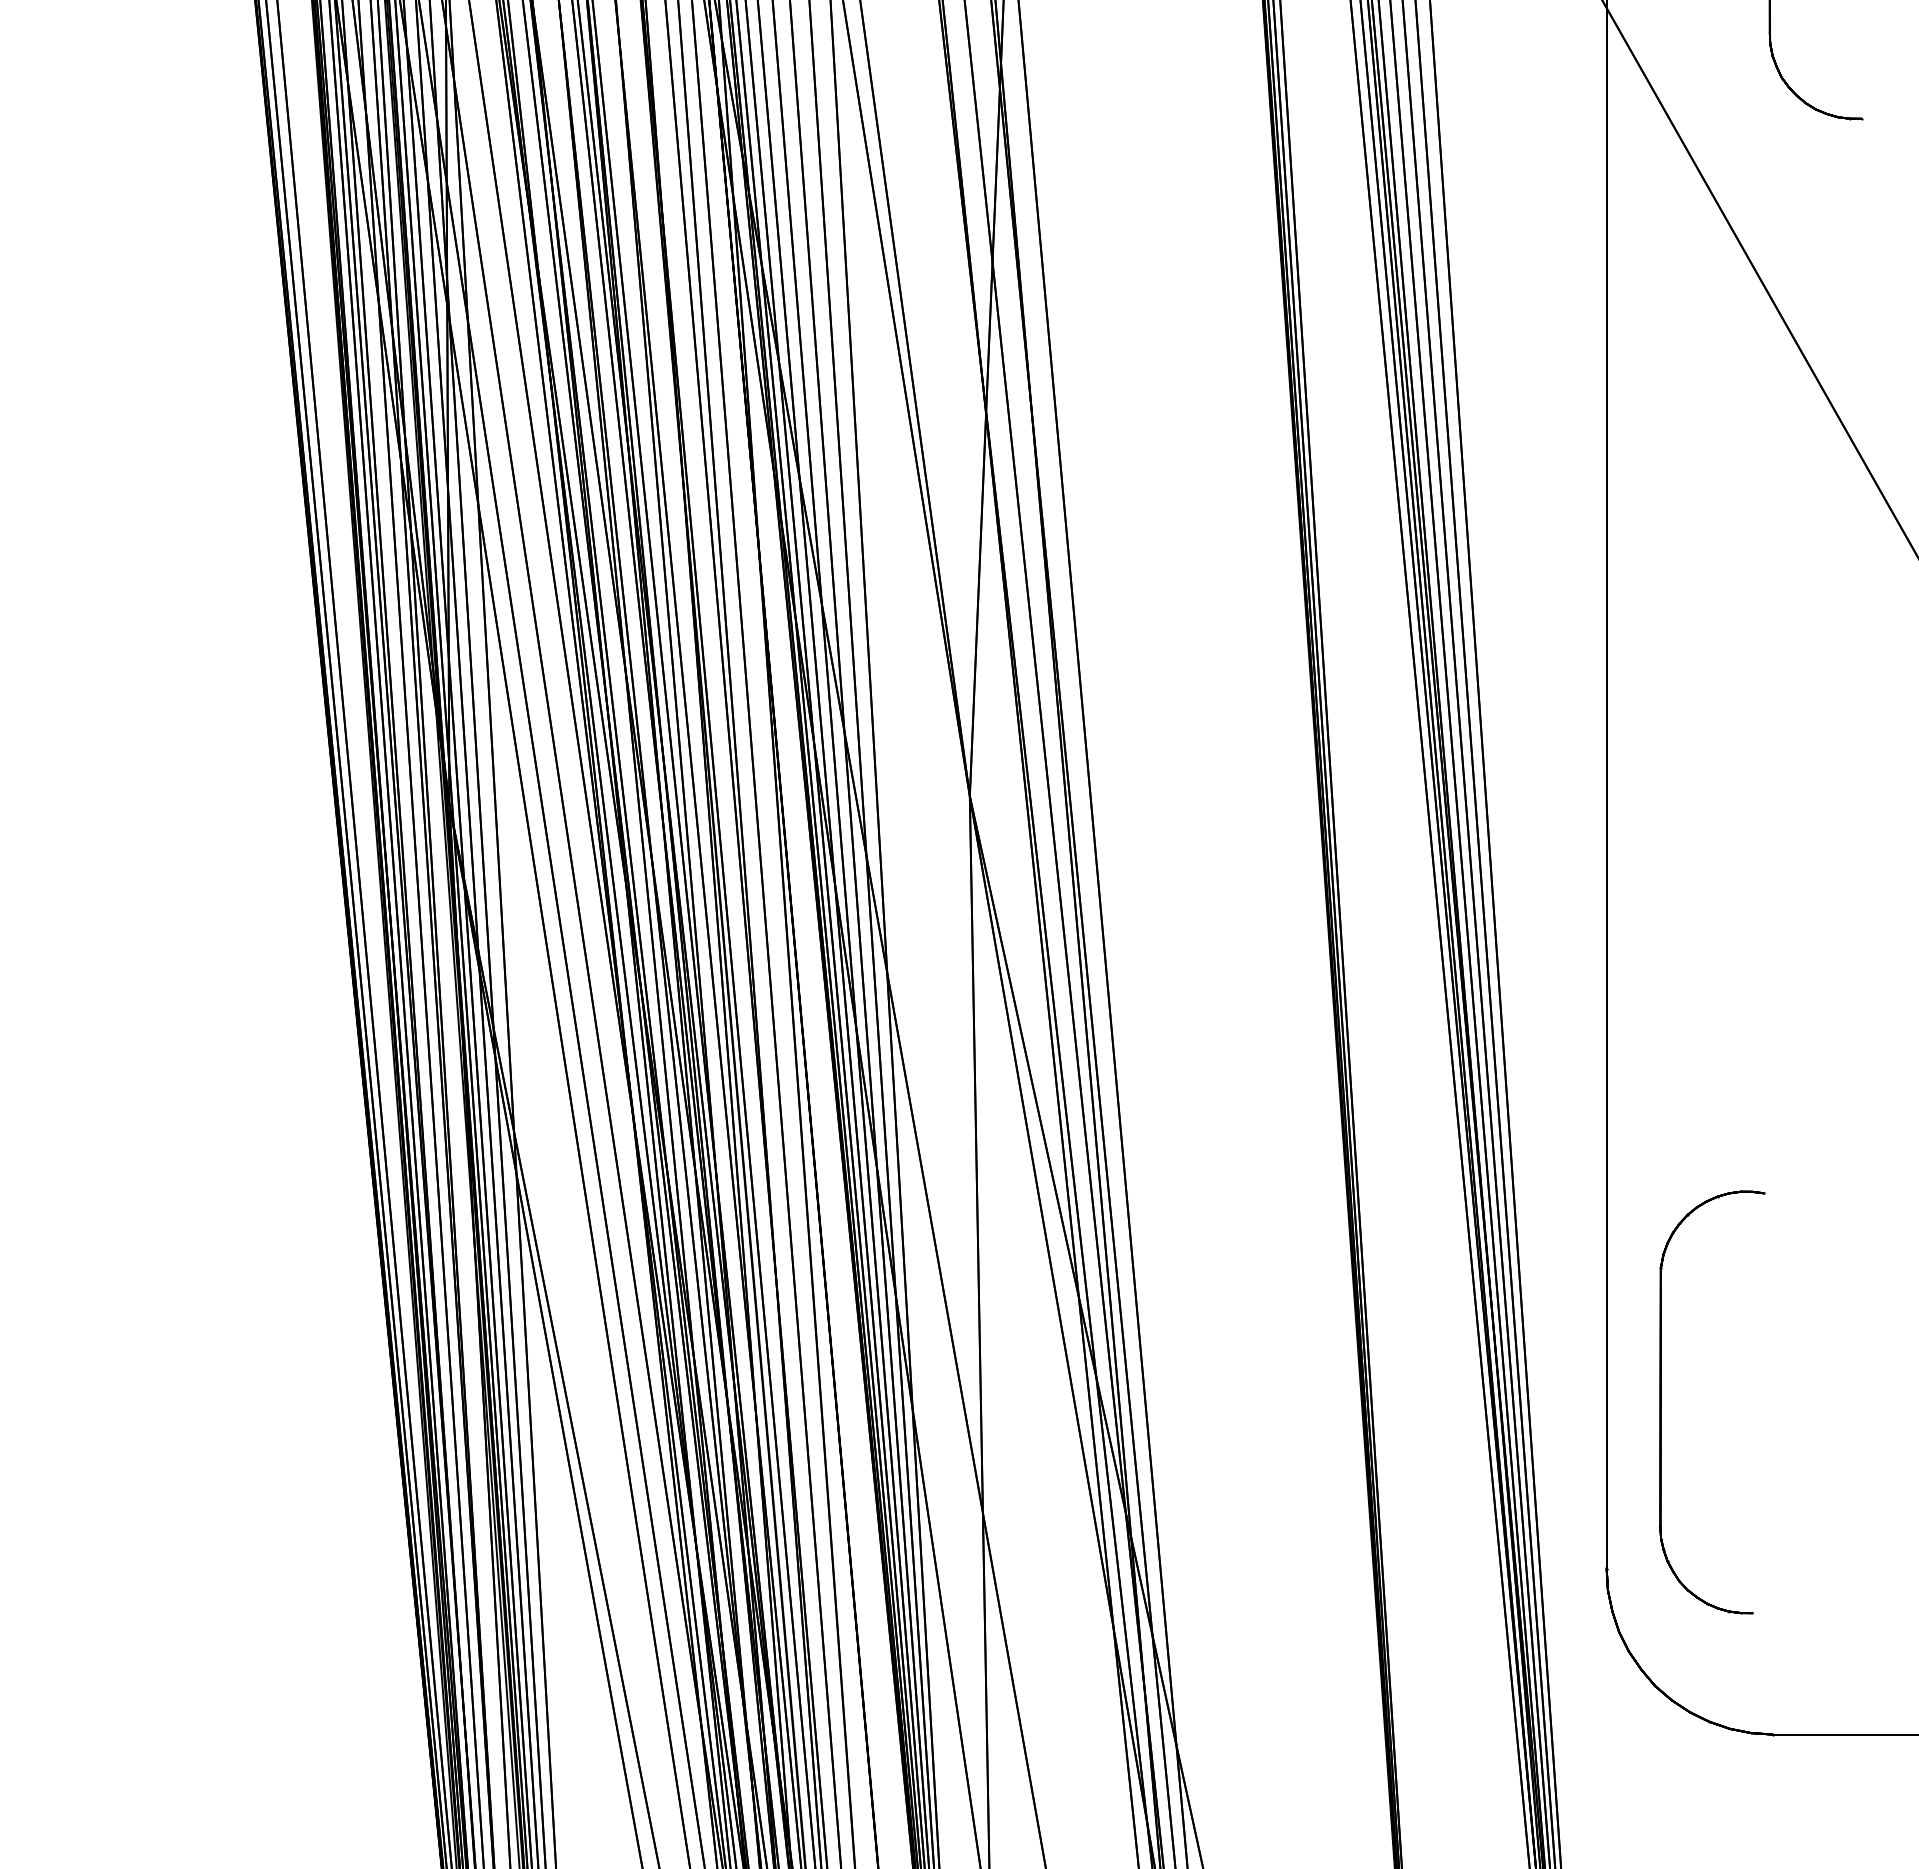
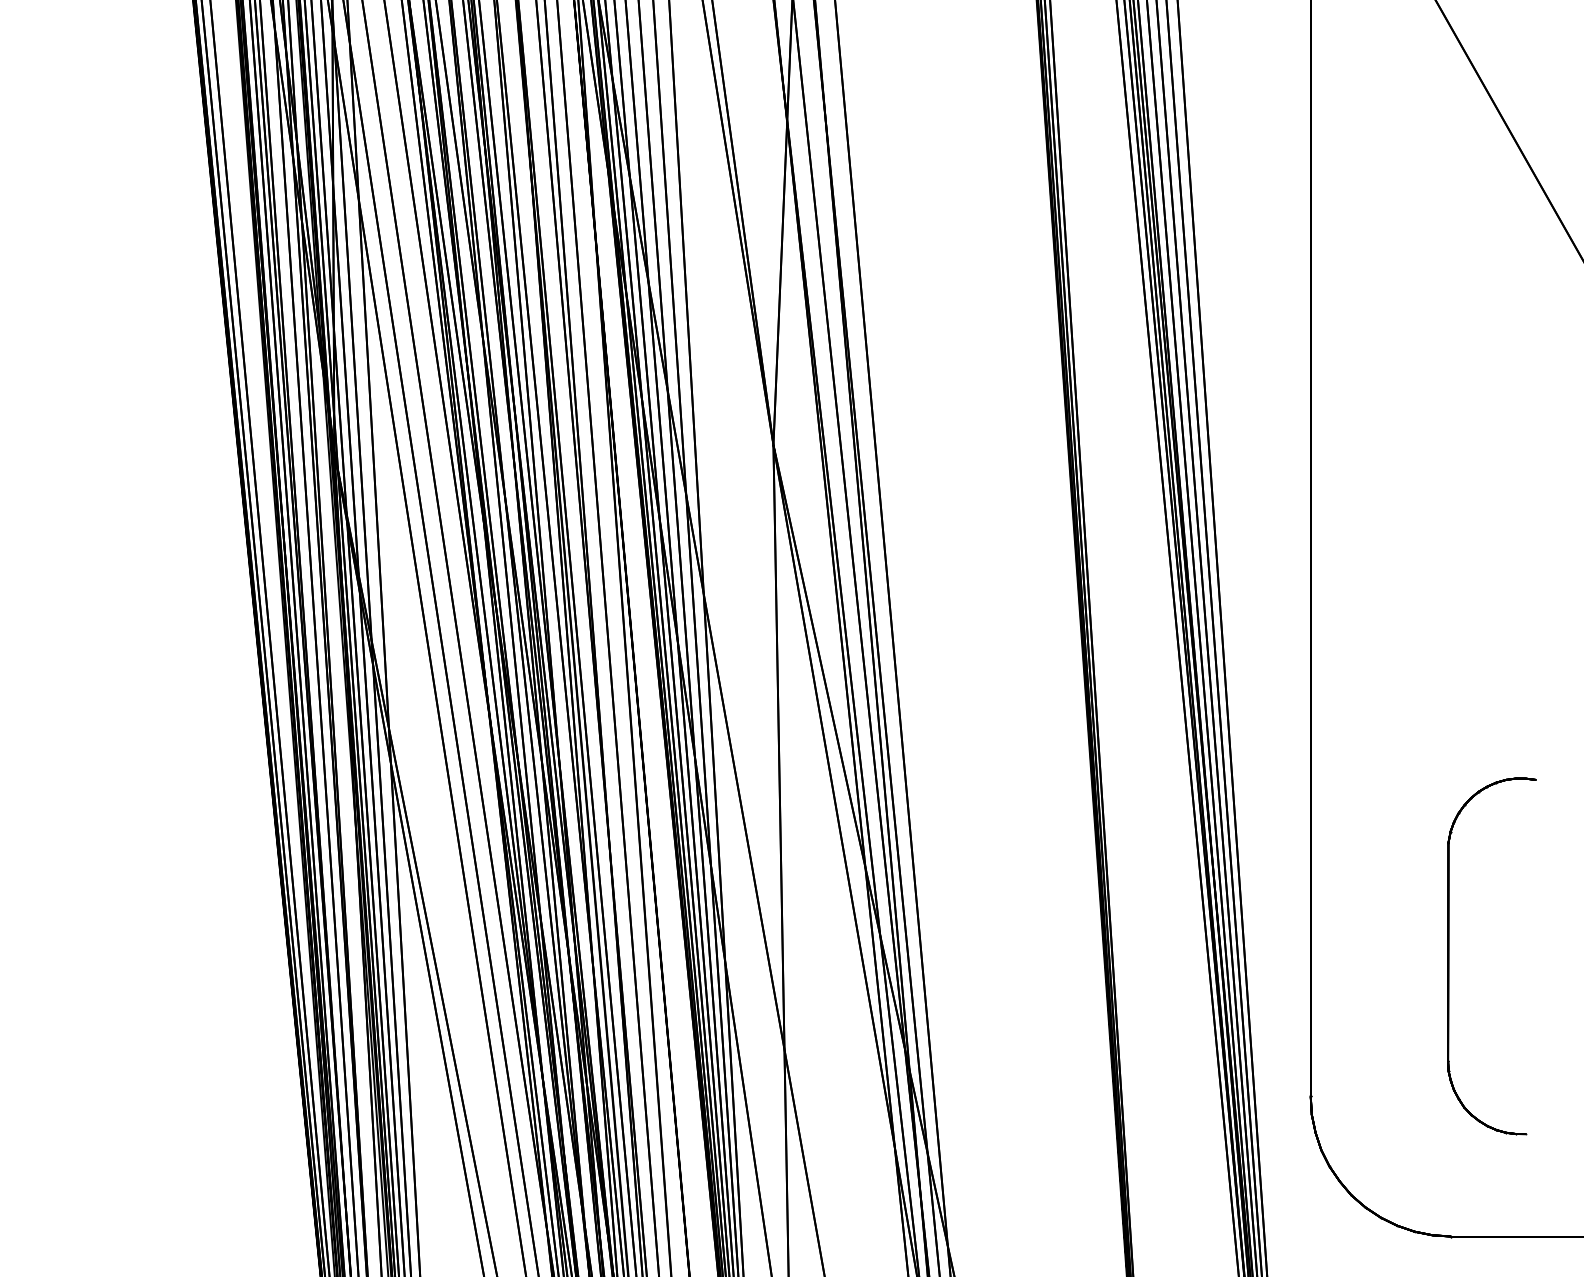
part: (1661, 1402) -> (1448, 956), moved

